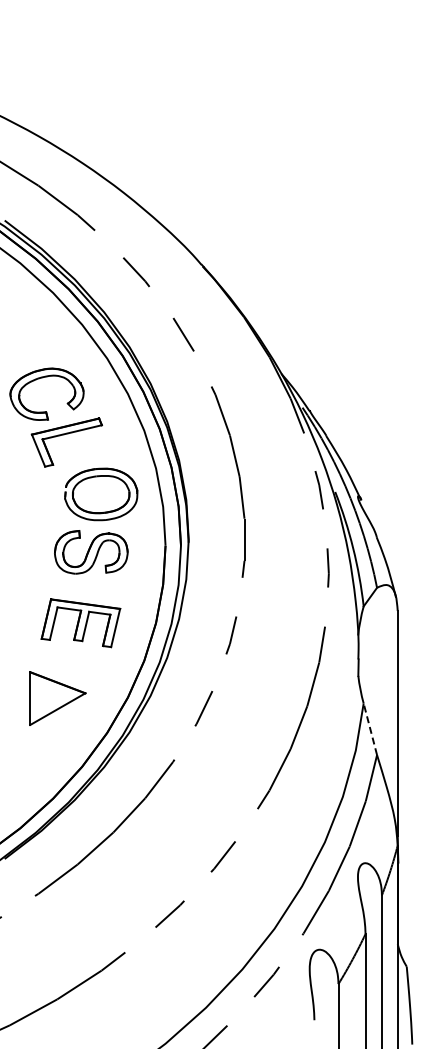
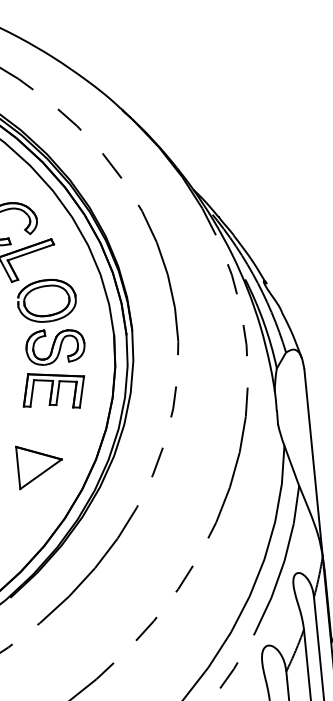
part: (101, 494) -> (47, 300), moved
part: (80, 623) -> (53, 391), moved
line: (370, 729) -> (291, 466), dashed -> solid

